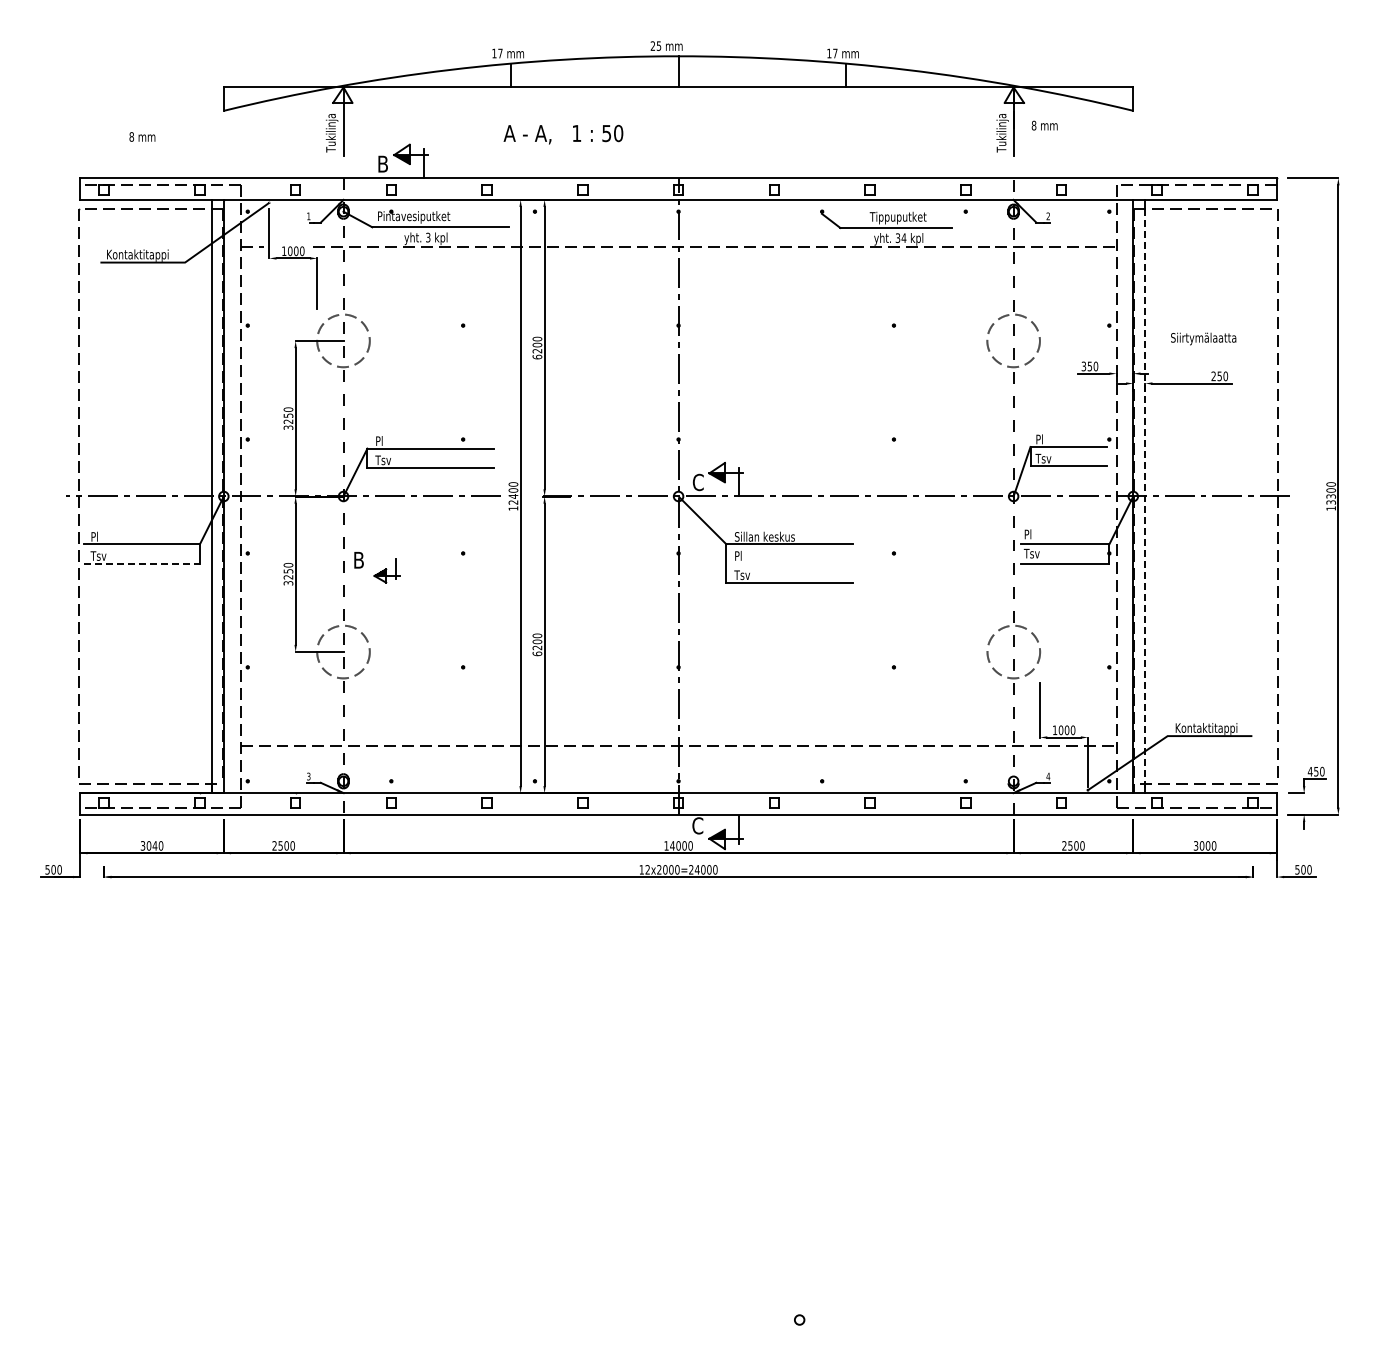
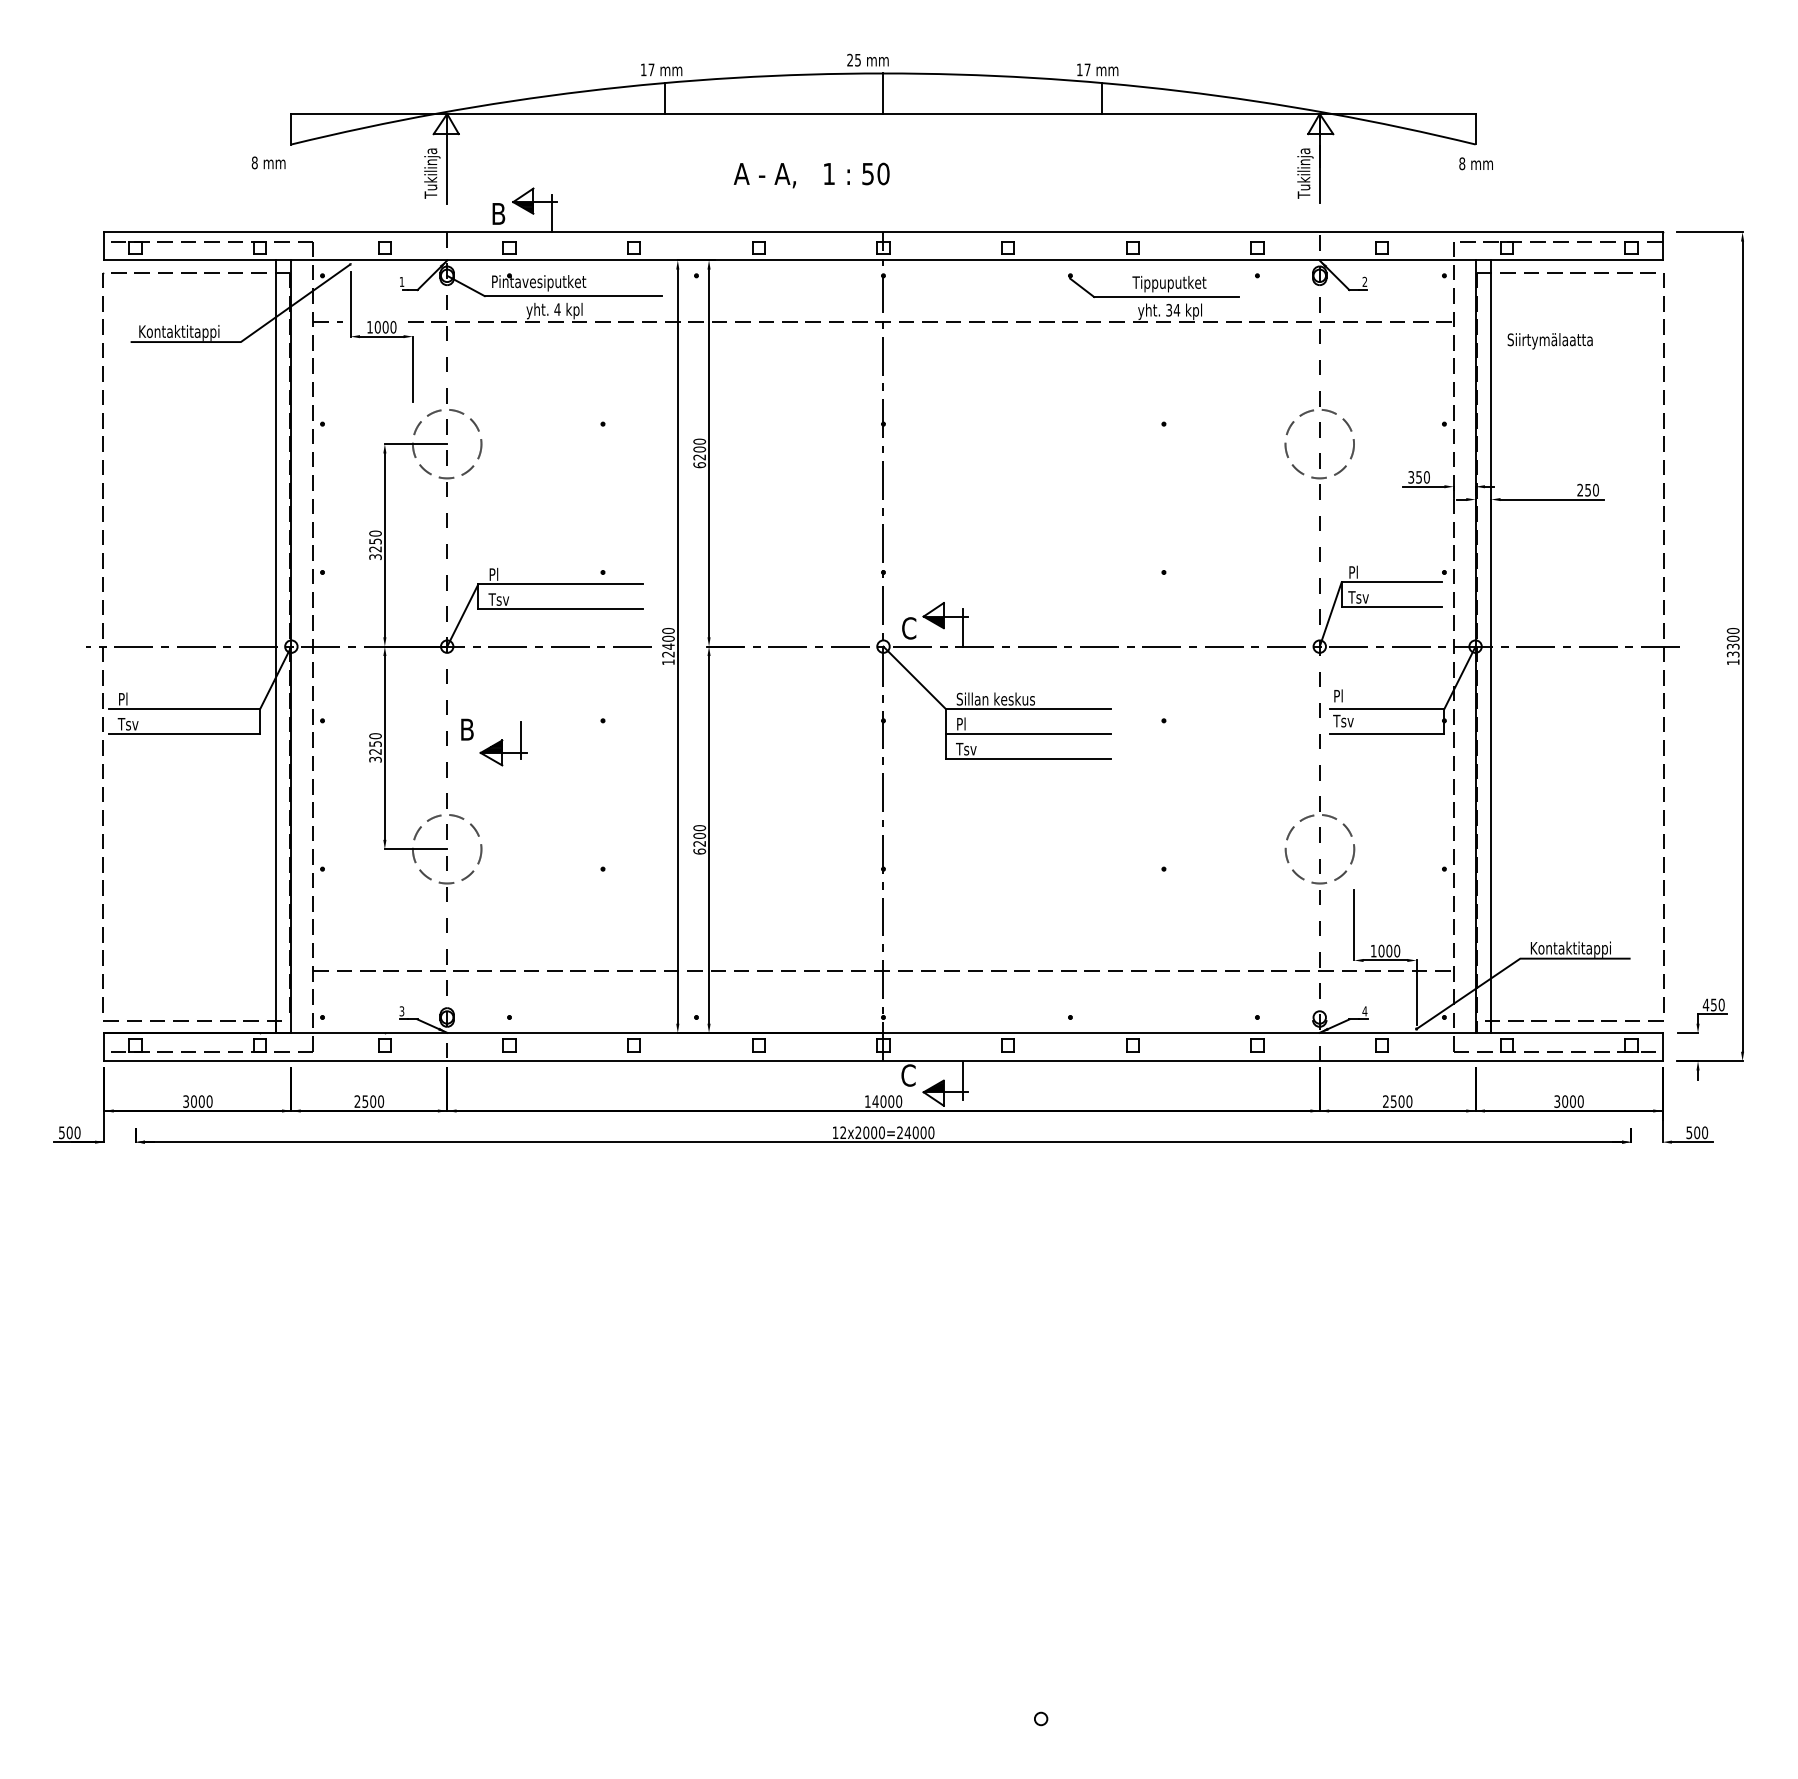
text: (1044, 125) -> (1475, 163), moved
text: (563, 134) -> (811, 175), moved
text: (142, 136) -> (268, 162), moved
text: (427, 237) -> (556, 309), 3 -> 4
text: (1203, 338) -> (1550, 340), moved
line: (1145, 501) -> (1491, 653), dashed -> solid
line: (141, 563) -> (184, 733), dashed -> solid
line: (789, 563) -> (1027, 733), added
part: (386, 570) -> (503, 743), size x1.43
text: (154, 845) -> (201, 1101), 3040 -> 3000

